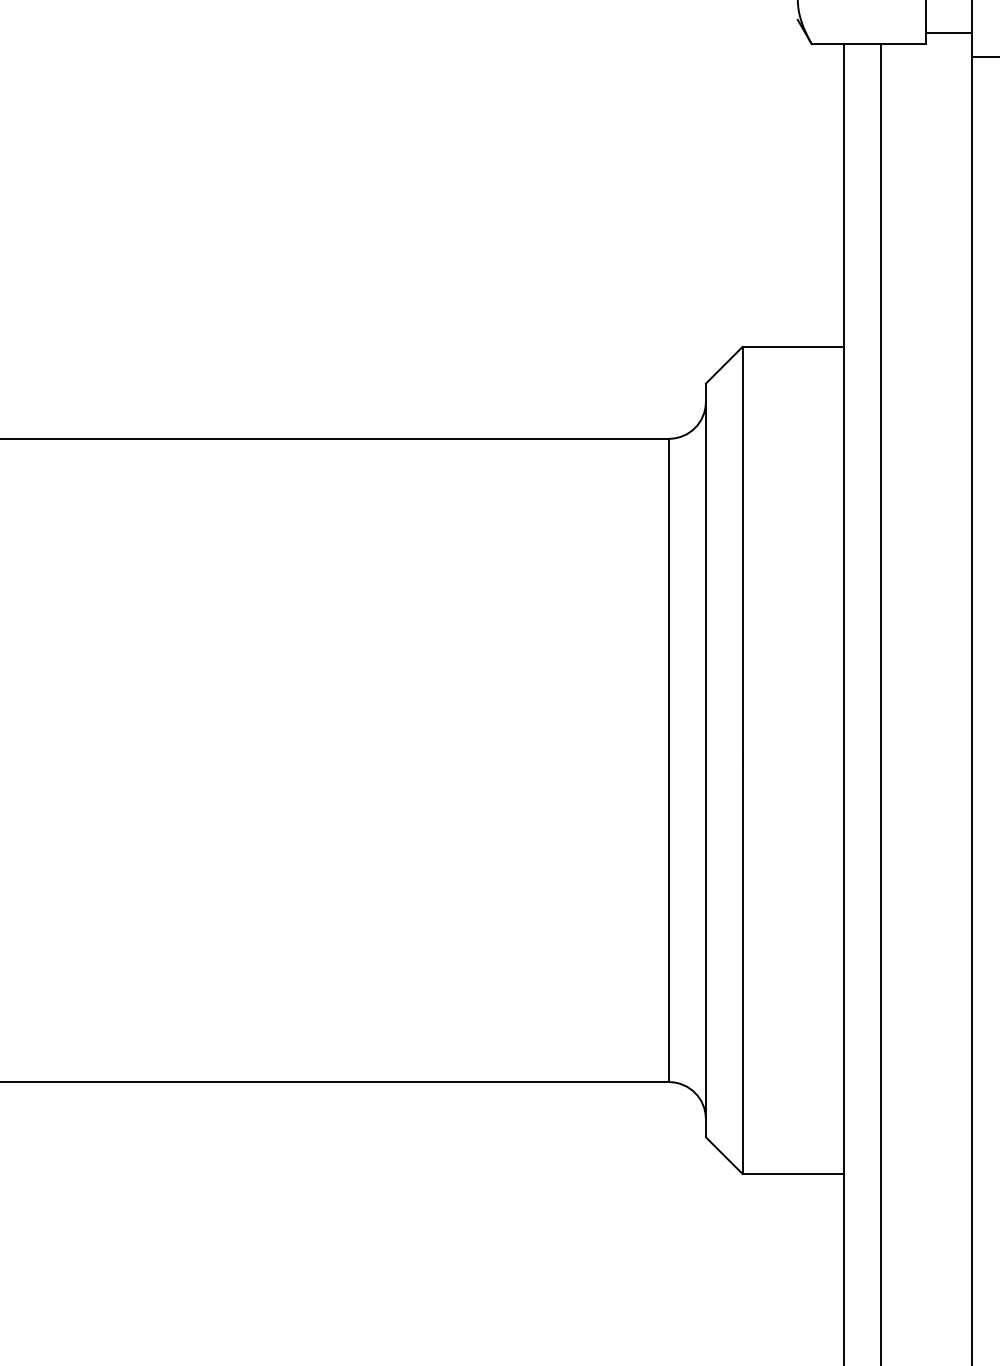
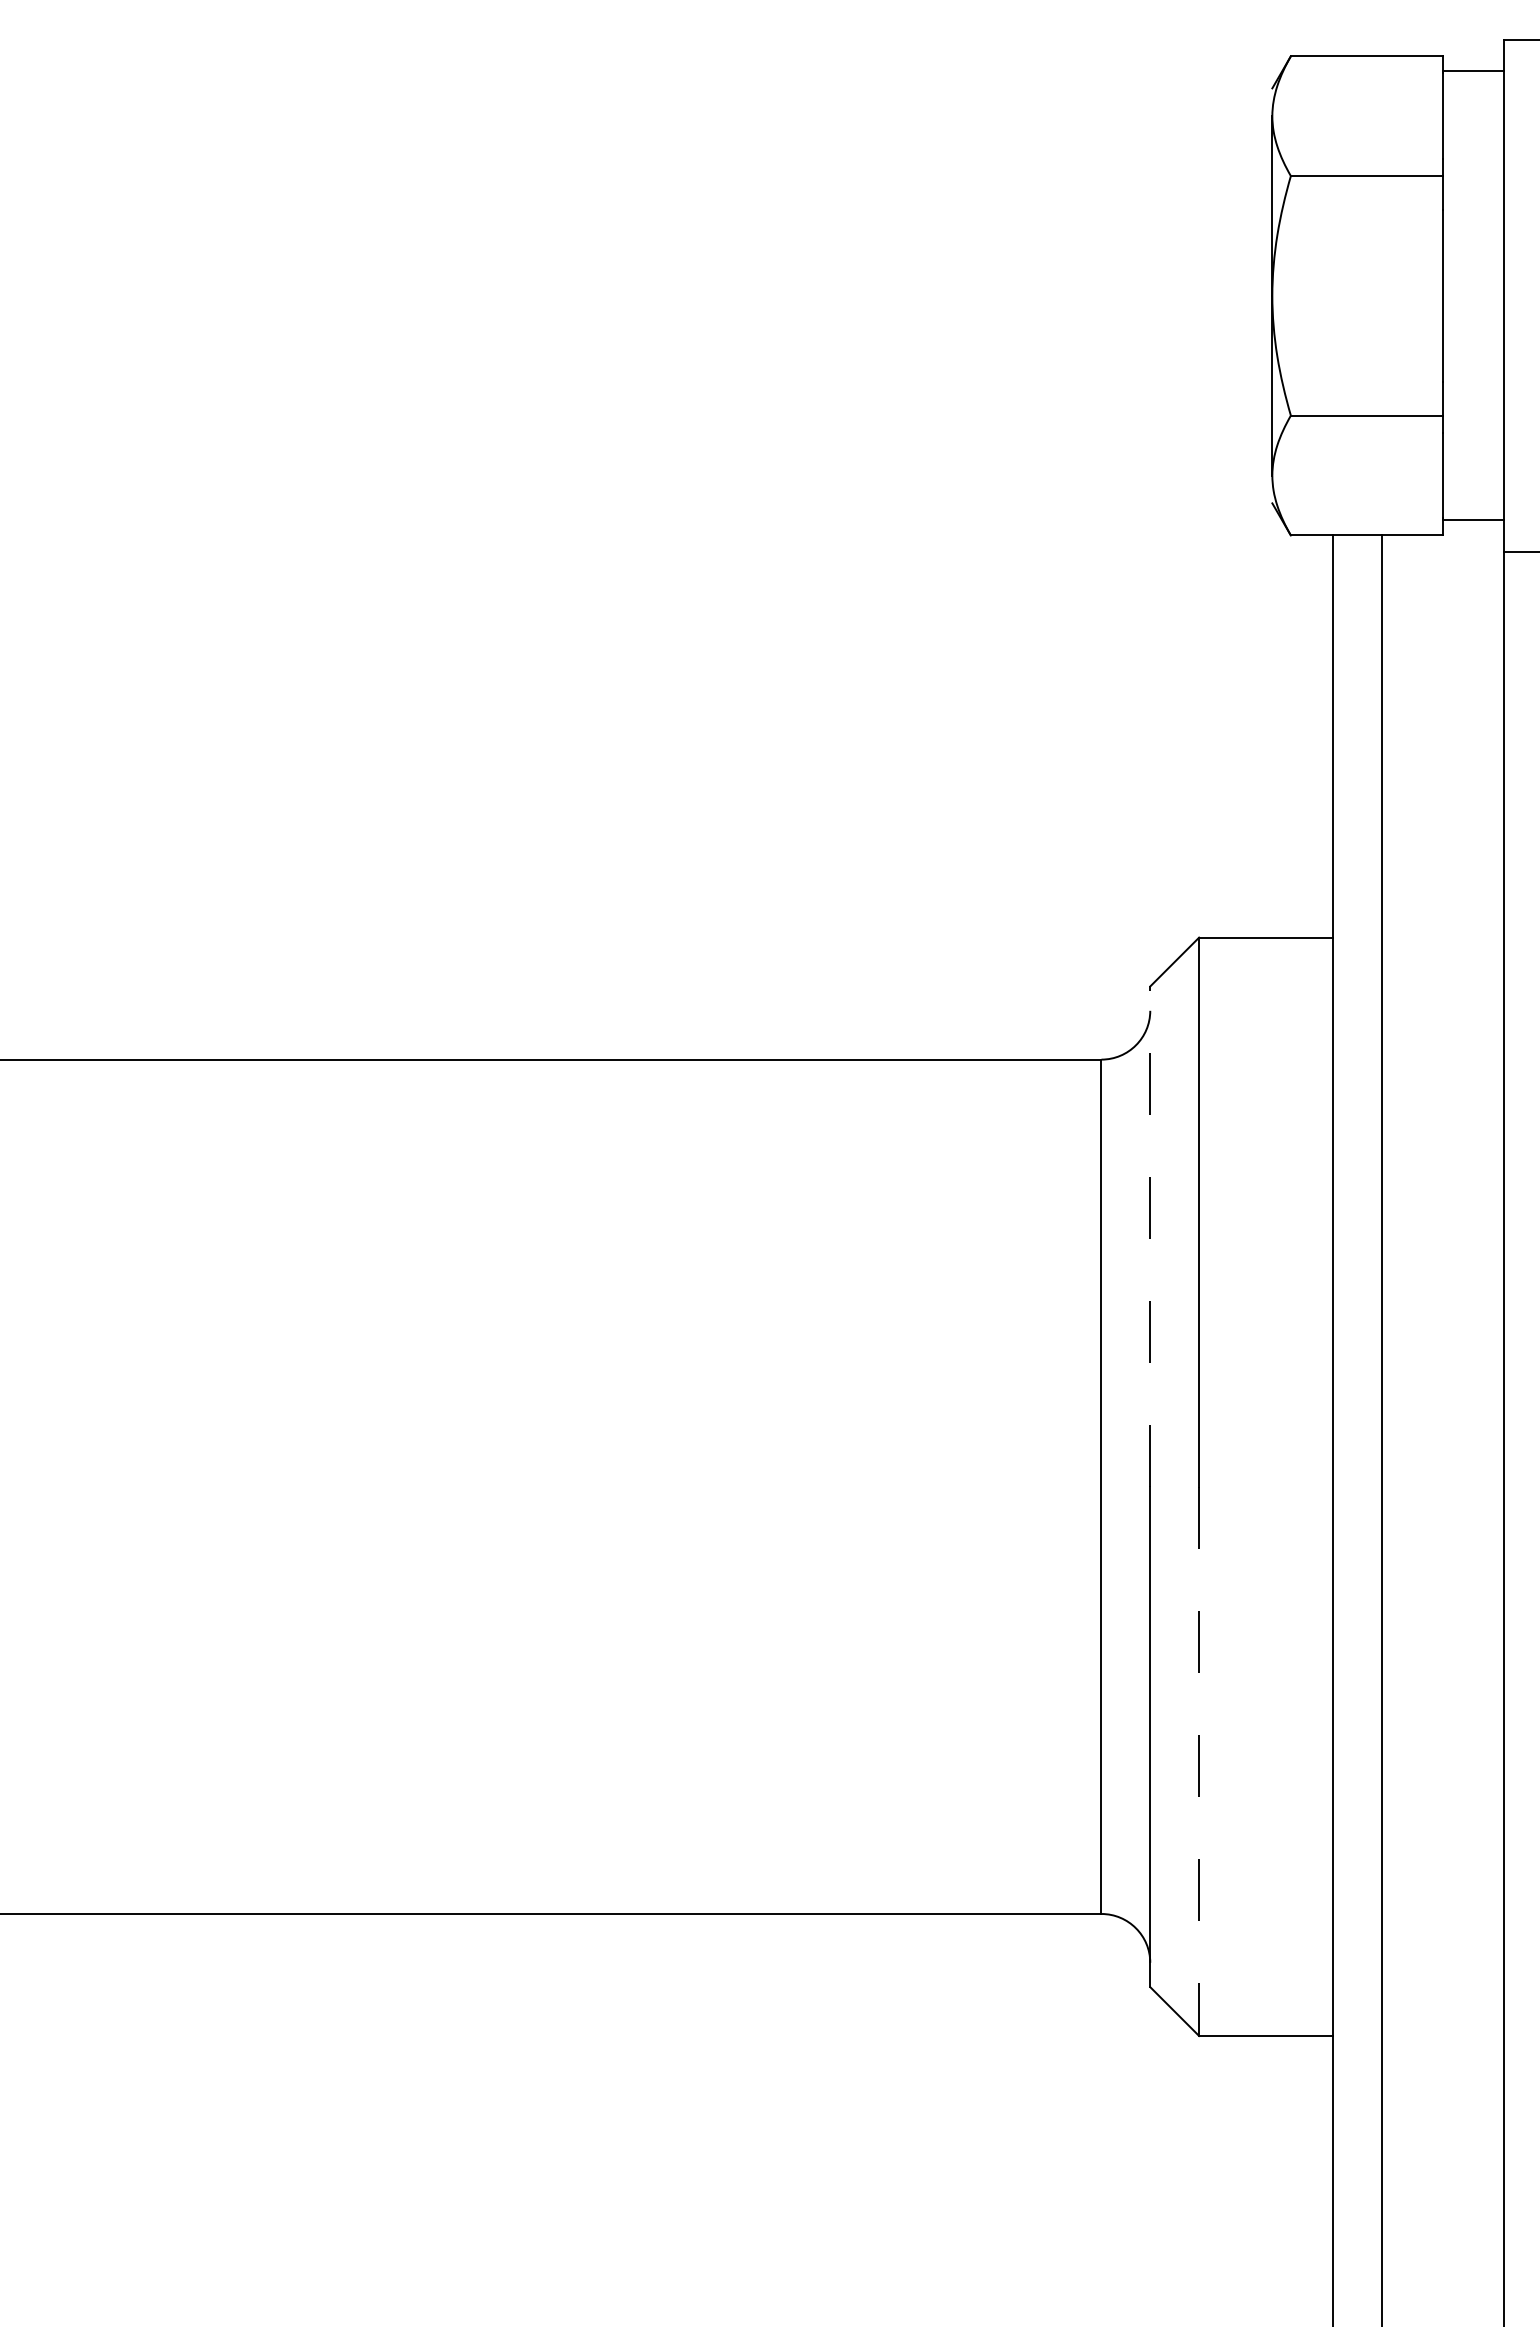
line: (706, 571) -> (1150, 1236), solid -> dashed
line: (742, 967) -> (1199, 1761), solid -> dashed

